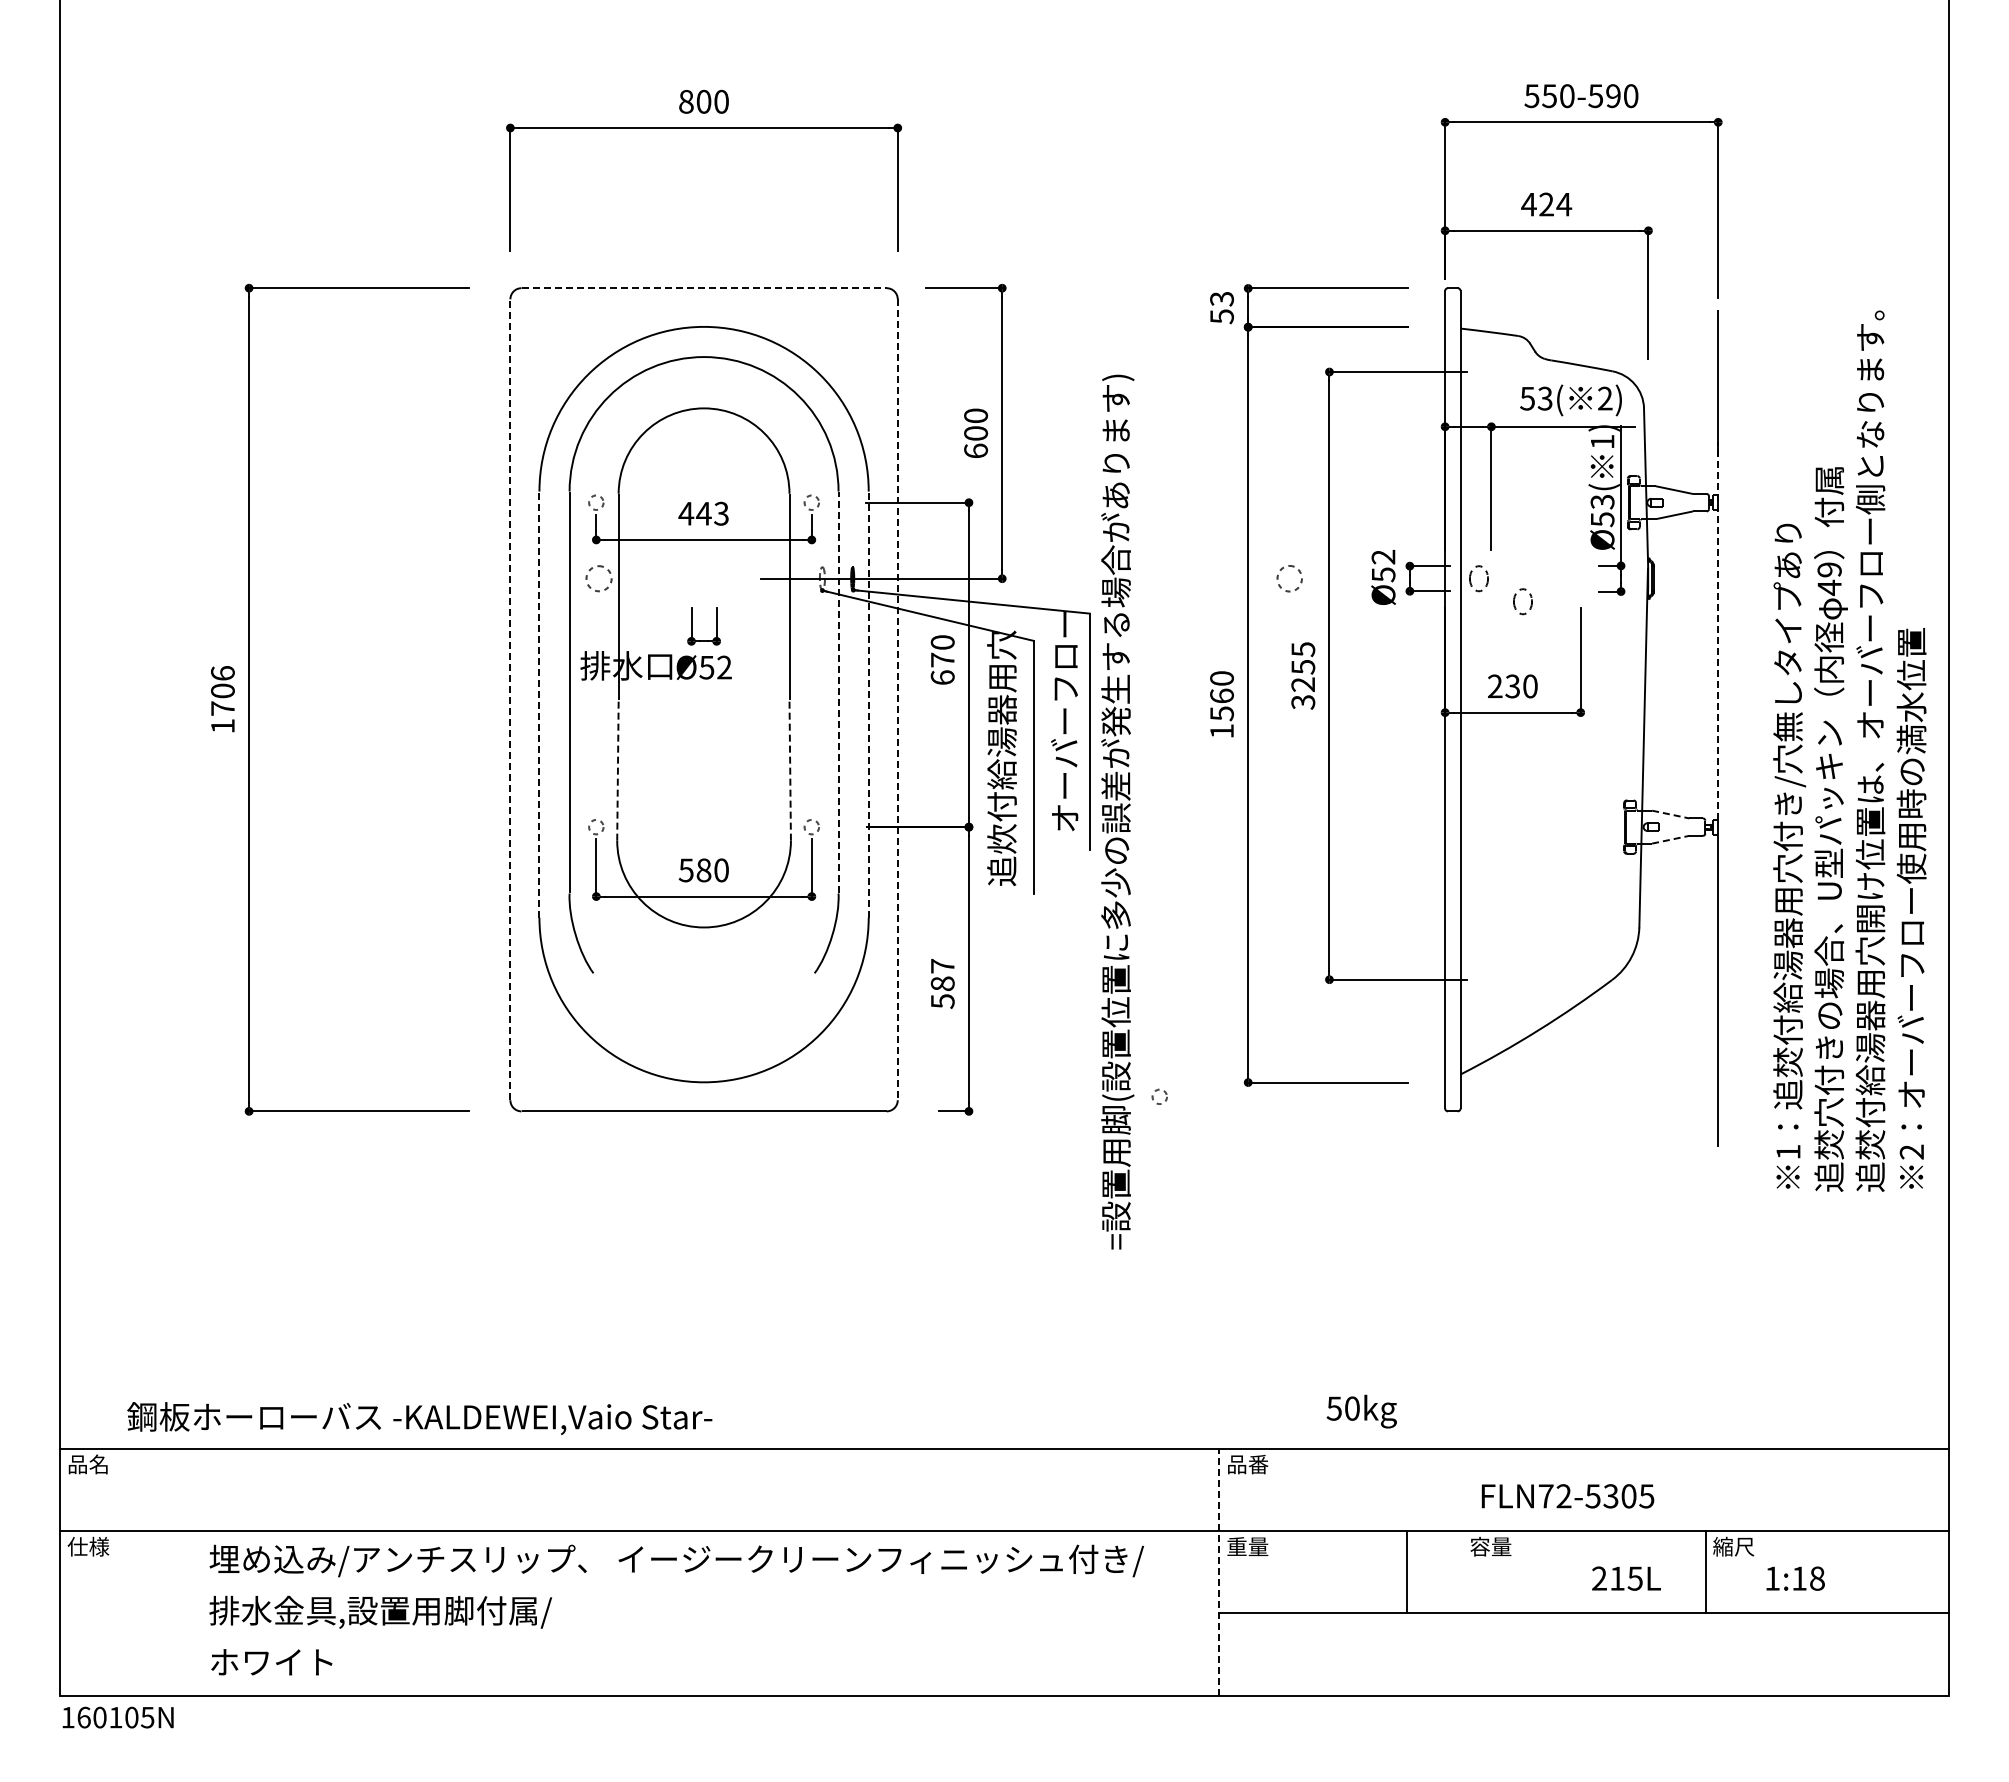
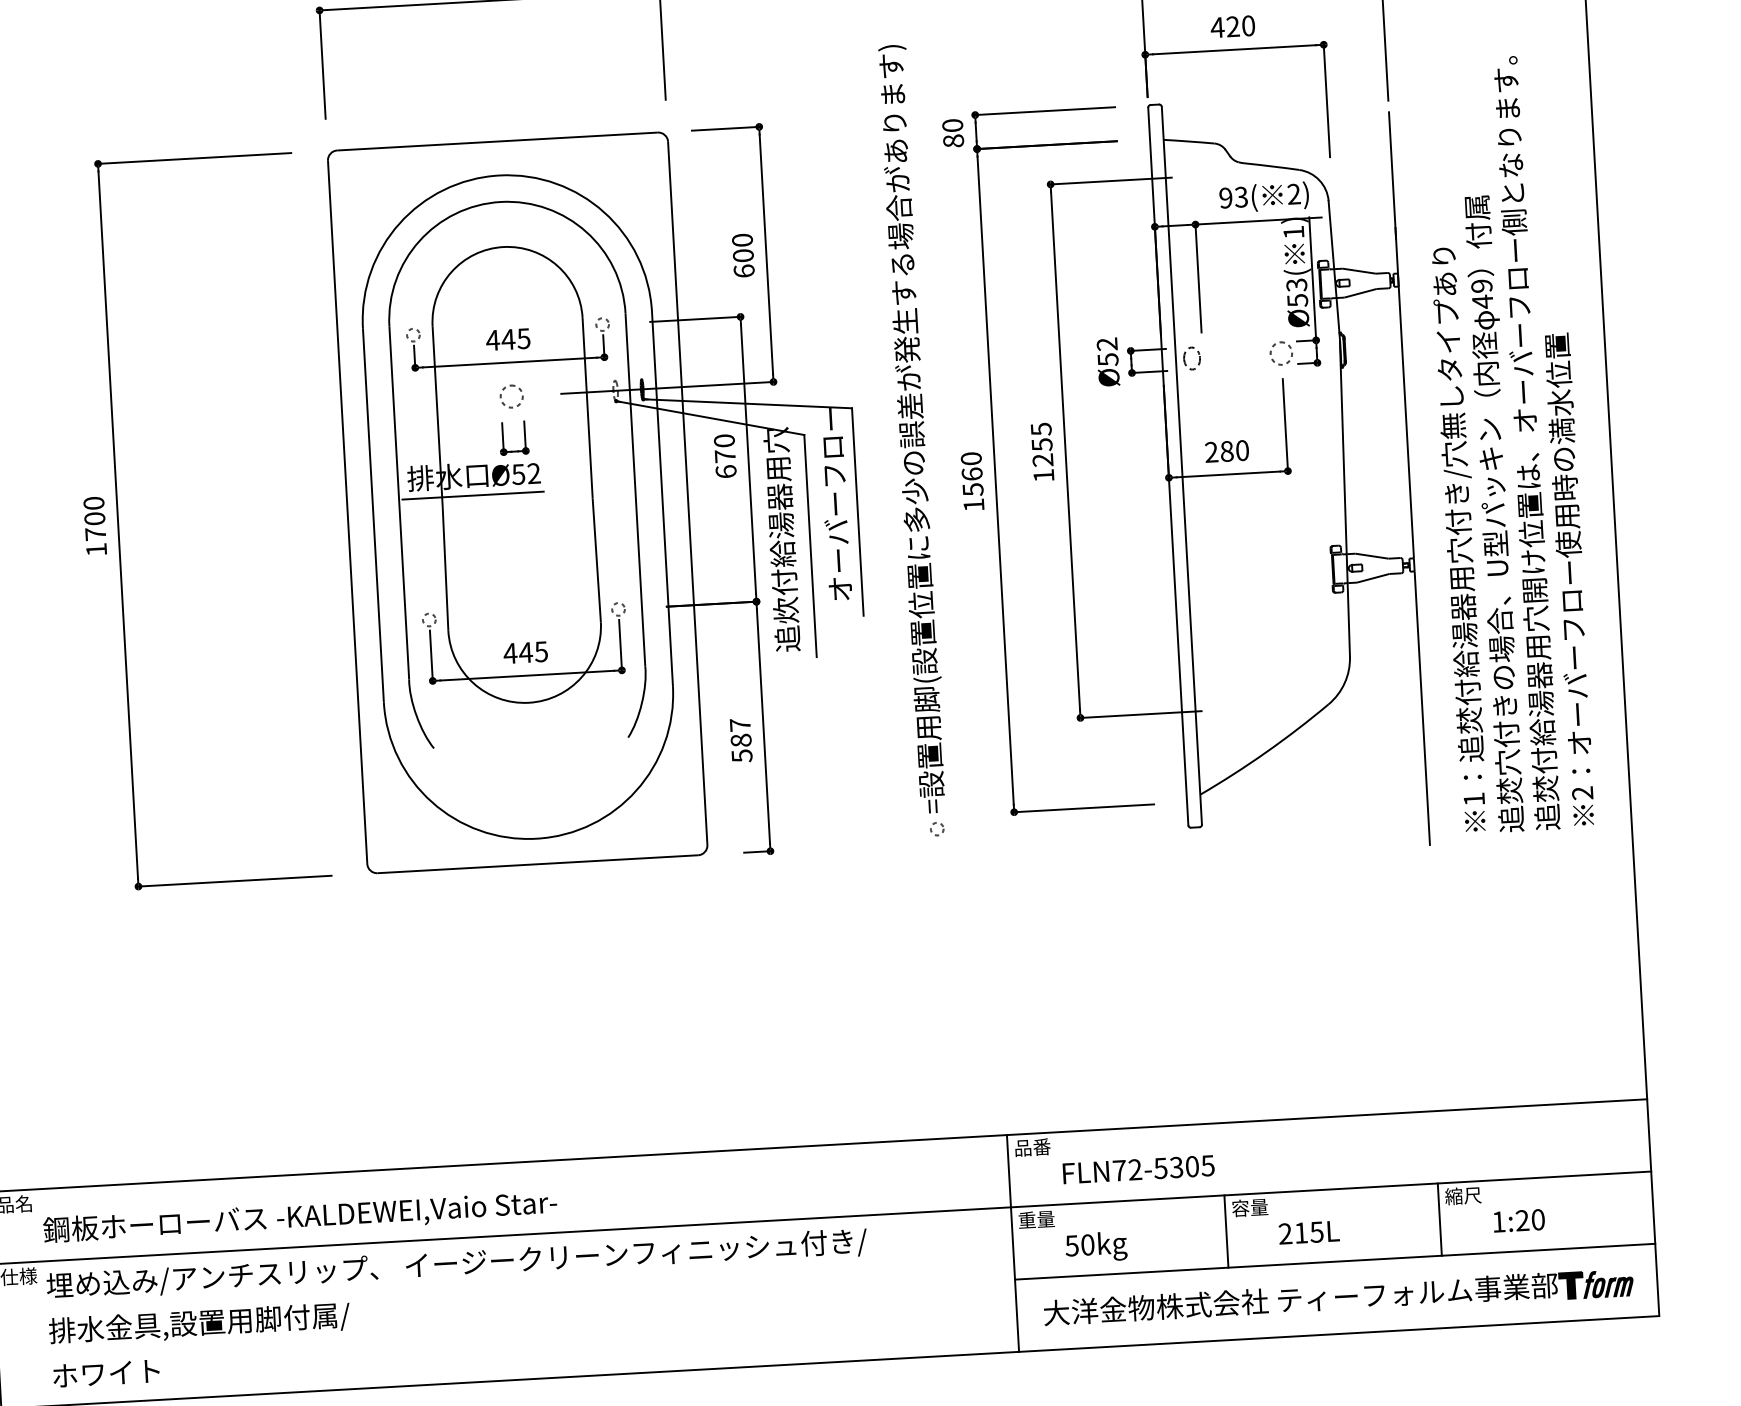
text: (1564, 204) -> (1248, 25), 424 -> 420
line: (704, 288) -> (497, 141), dashed -> solid
text: (1221, 307) -> (952, 133), 53 -> 80
text: (1527, 398) -> (1225, 197), 53( -> 93(
text: (721, 513) -> (523, 338), 443 -> 445
part: (592, 569) -> (505, 388), moved
part: (1278, 578) -> (1271, 353), moved
part: (1515, 598) -> (1225, 374), removed
line: (1718, 631) -> (1404, 393), dashed -> solid
text: (222, 673) -> (93, 503), 1706 -> 1700
text: (1512, 686) -> (1226, 451), 230 -> 280
line: (653, 688) -> (472, 495), added
line: (838, 692) -> (635, 489), dashed -> solid
line: (510, 699) -> (347, 512), dashed -> solid
line: (897, 700) -> (687, 494), dashed -> solid
text: (1303, 702) -> (1044, 475), 3255 -> 1255
line: (539, 704) -> (373, 515), dashed -> solid
line: (868, 704) -> (662, 498), dashed -> solid
text: (1849, 750) -> (1508, 443), moved
line: (617, 769) -> (445, 568), dashed -> solid
line: (790, 769) -> (596, 559), dashed -> solid
text: (1117, 811) -> (912, 428), moved
line: (1671, 814) -> (1372, 556), dashed -> solid
line: (1671, 839) -> (1373, 578), dashed -> solid
text: (703, 870) -> (525, 652), 580 -> 445
text: (1361, 1411) -> (1096, 1247), moved
text: (419, 1418) -> (299, 1217), moved
text: (1567, 1496) -> (1138, 1169), moved
line: (1219, 1571) -> (1012, 1242), dashed -> solid
line: (1406, 1572) -> (1226, 1231), moved
text: (1626, 1578) -> (1309, 1232), moved
text: (1808, 1578) -> (1530, 1220), 1:18 -> 1:20
text: (676, 1609) -> (459, 1307), moved
part: (1585, 1654) -> (1338, 1297), added

